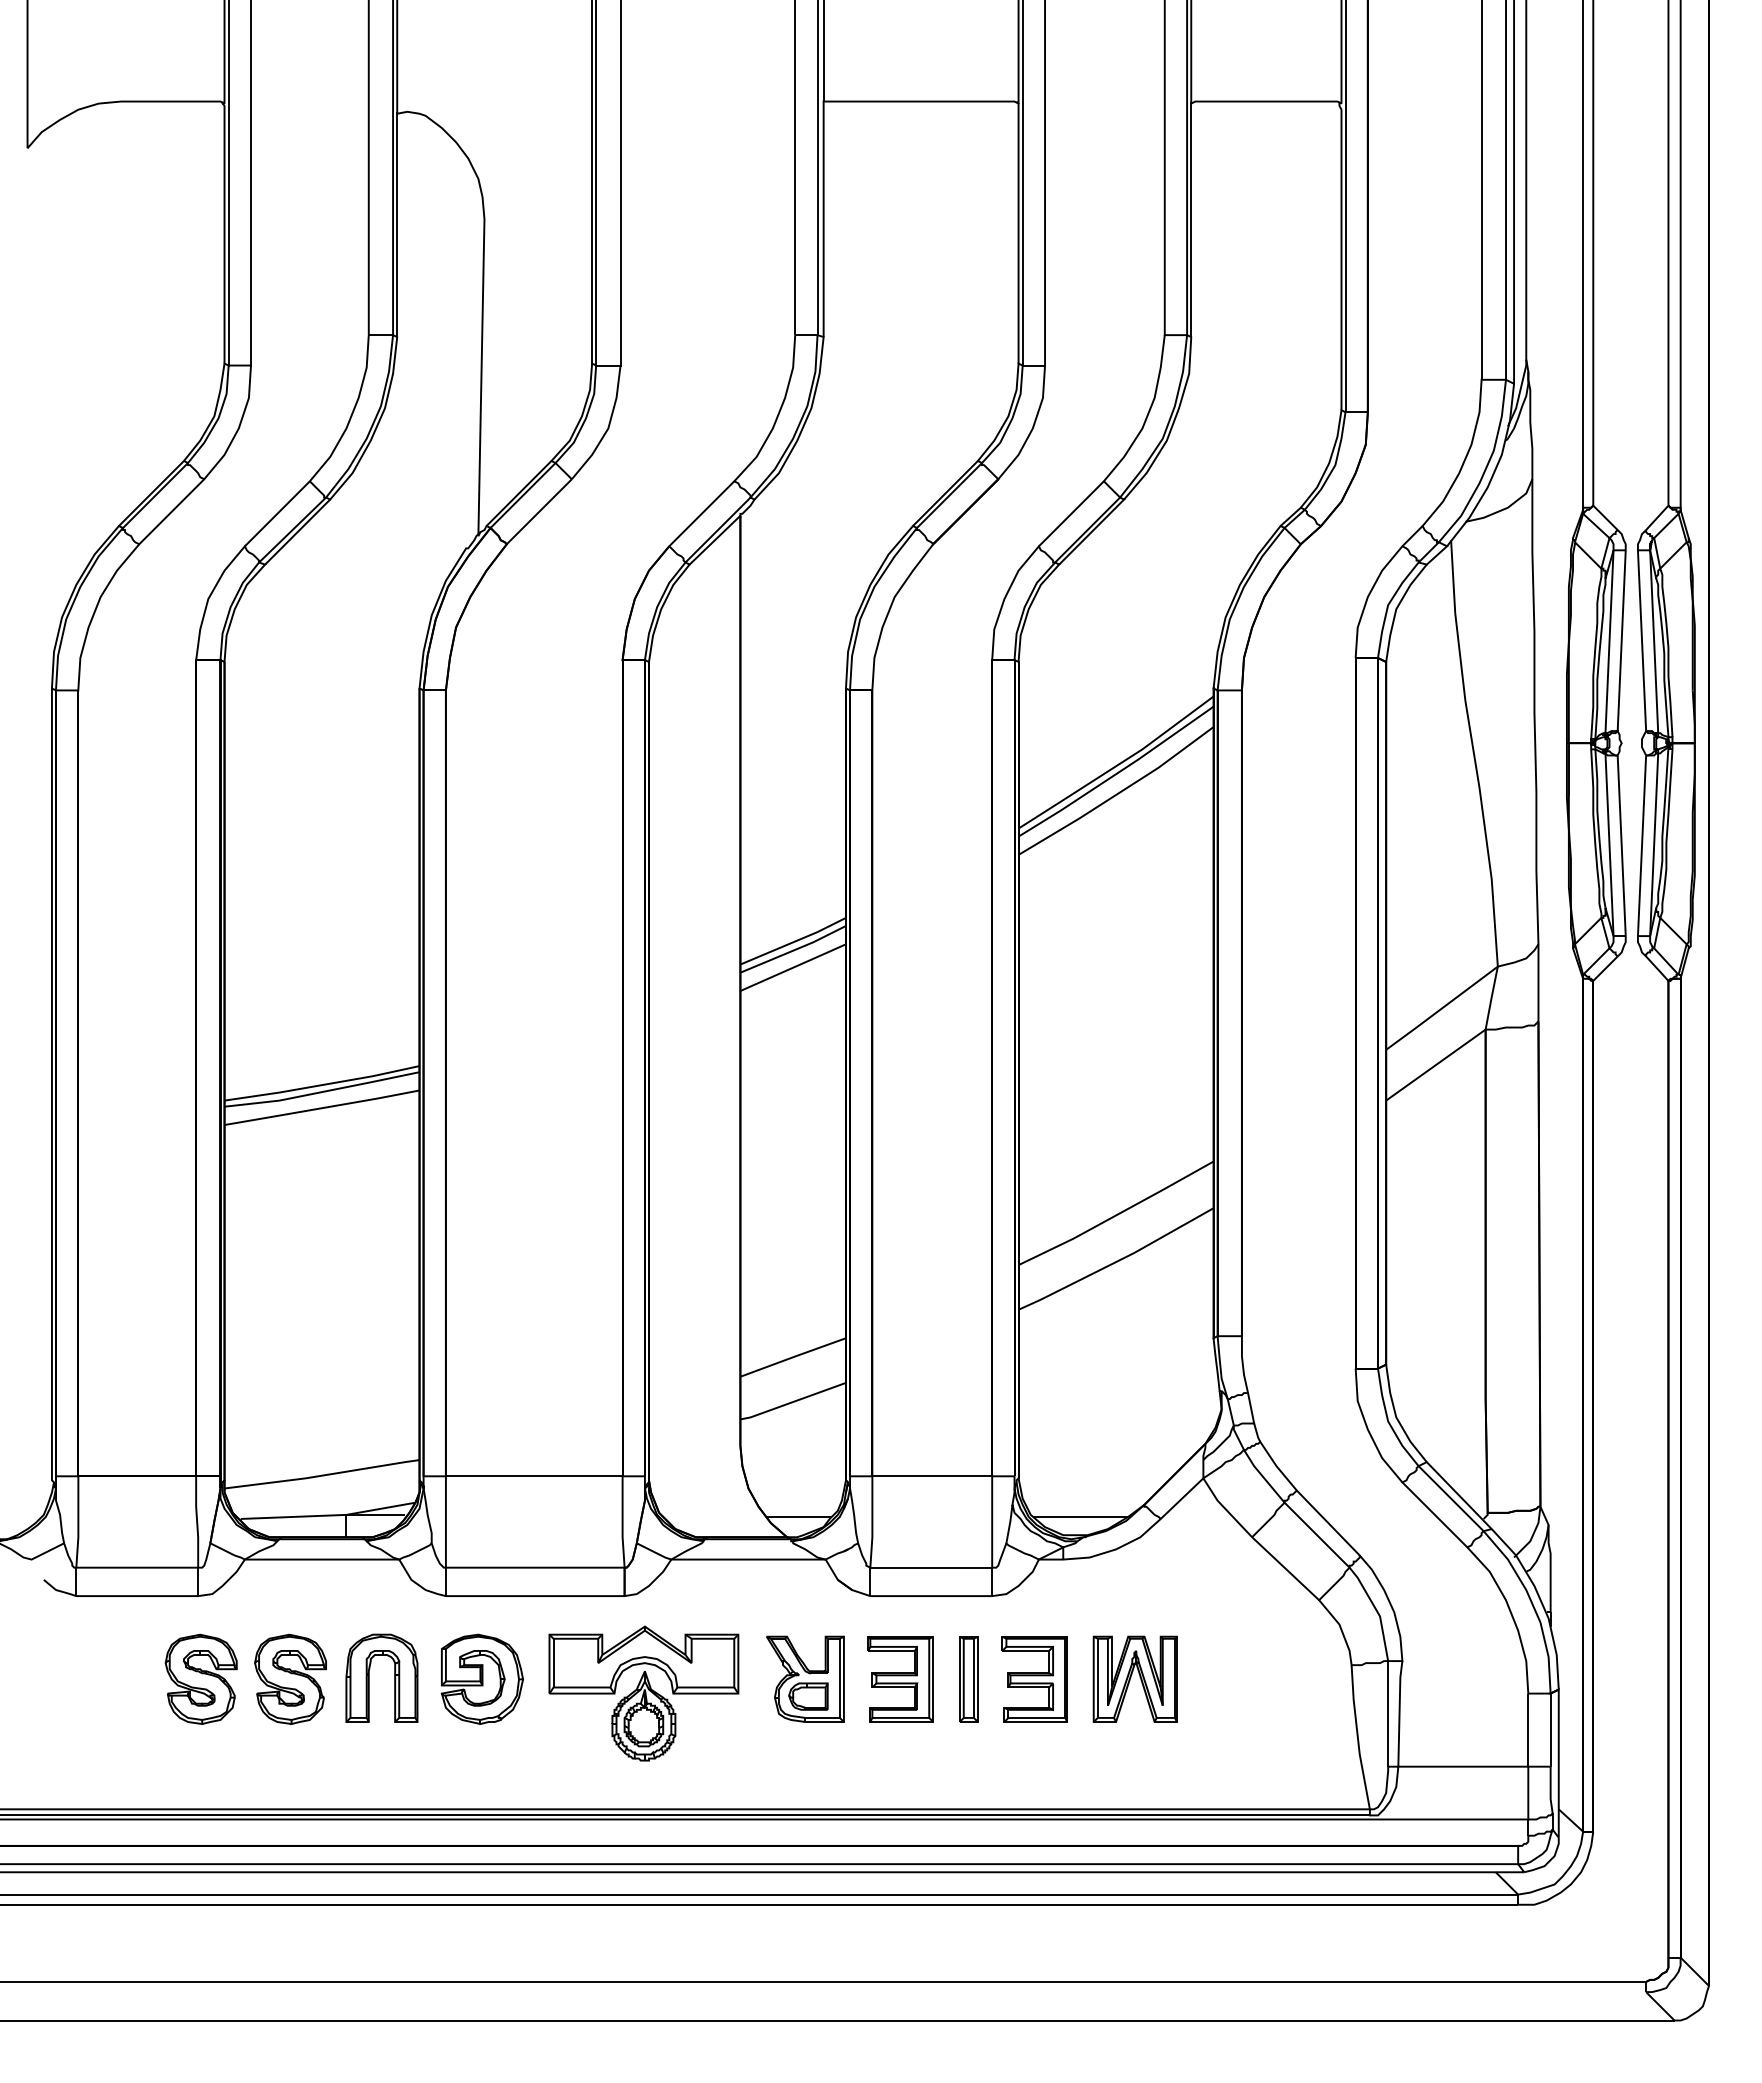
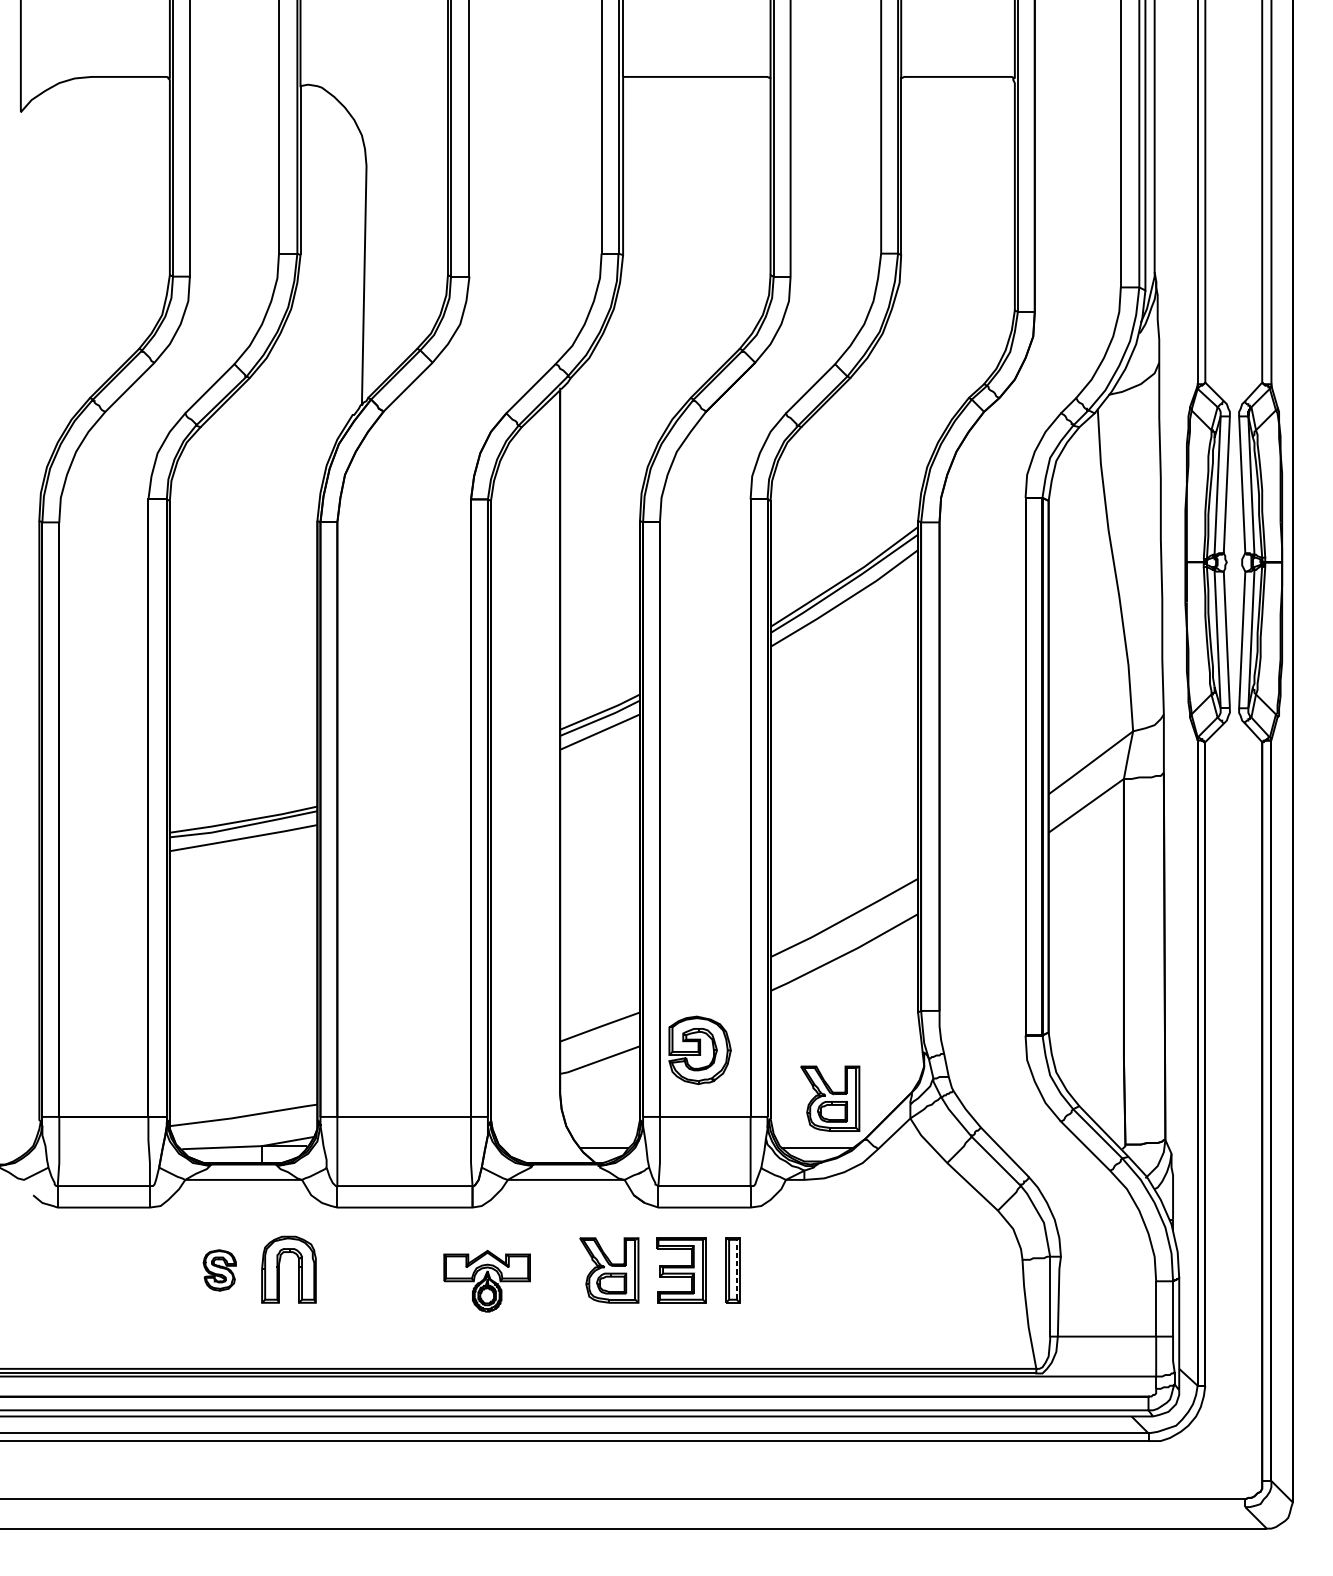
part: (1097, 1451) -> (830, 1098), added
part: (200, 1678) -> (151, 1269), removed
part: (290, 1678) -> (219, 1269), size x0.6
part: (481, 1678) -> (699, 1049), moved
line: (973, 1678) -> (736, 1269), solid -> dashed
part: (1134, 1678) -> (858, 1269), removed
part: (1034, 1679) -> (782, 1270), removed
part: (643, 1693) -> (486, 1281), size x0.6

